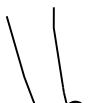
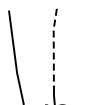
line: (56, 47) -> (53, 48), solid -> dashed

